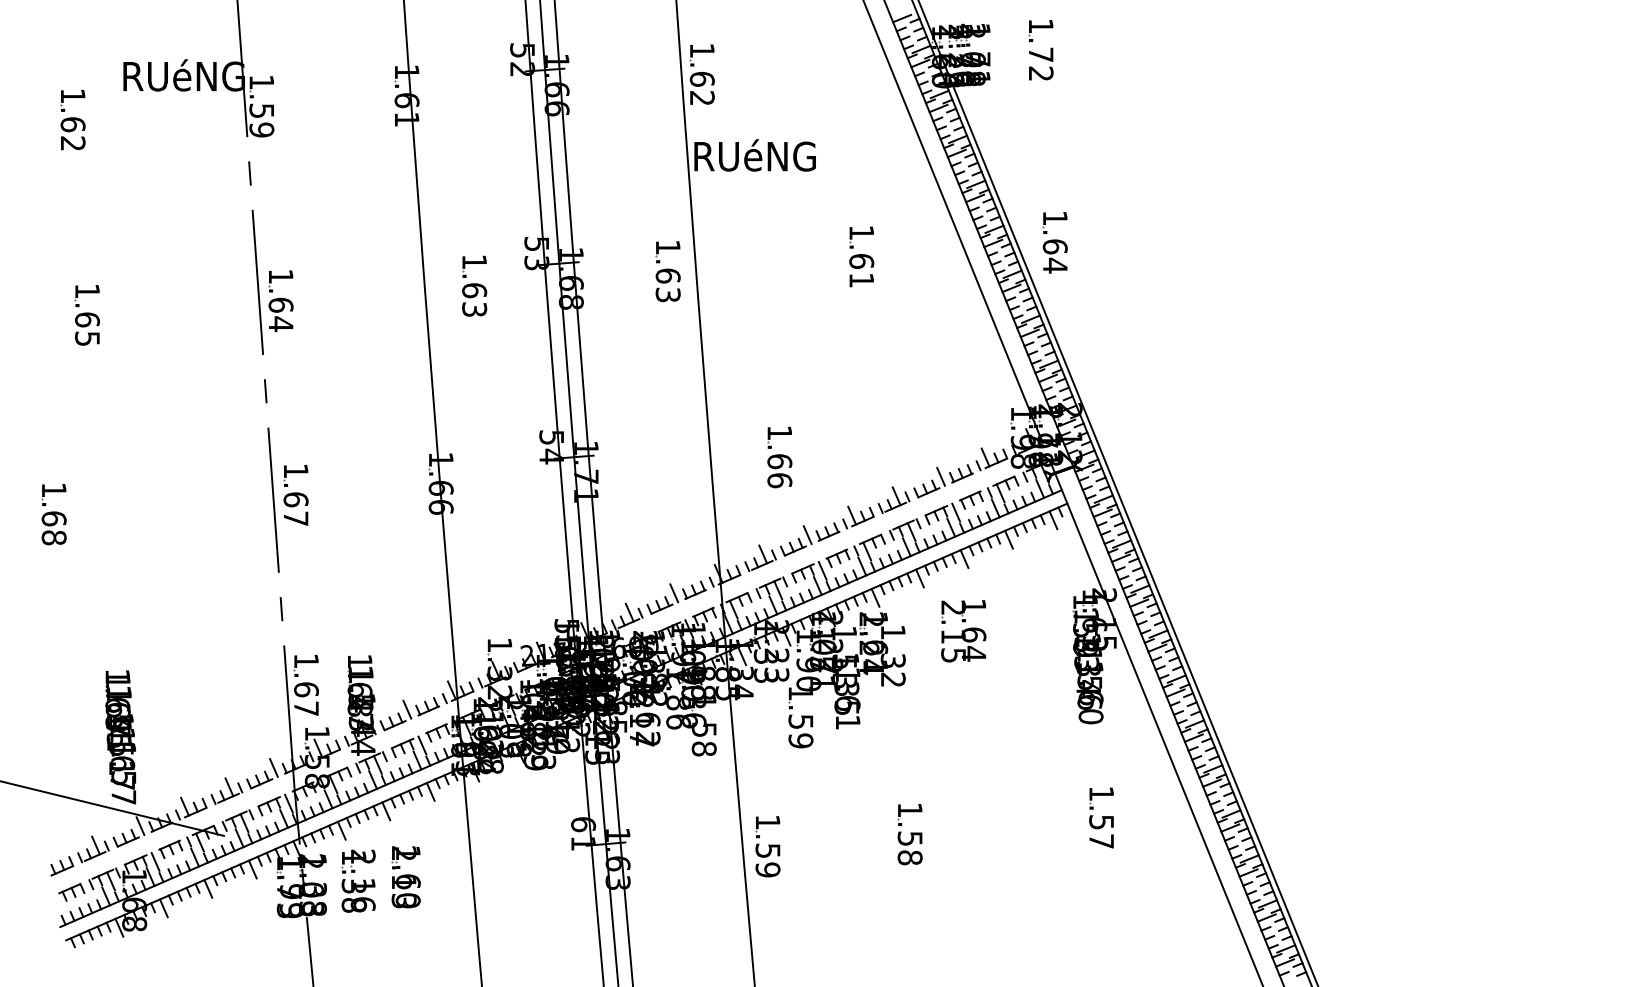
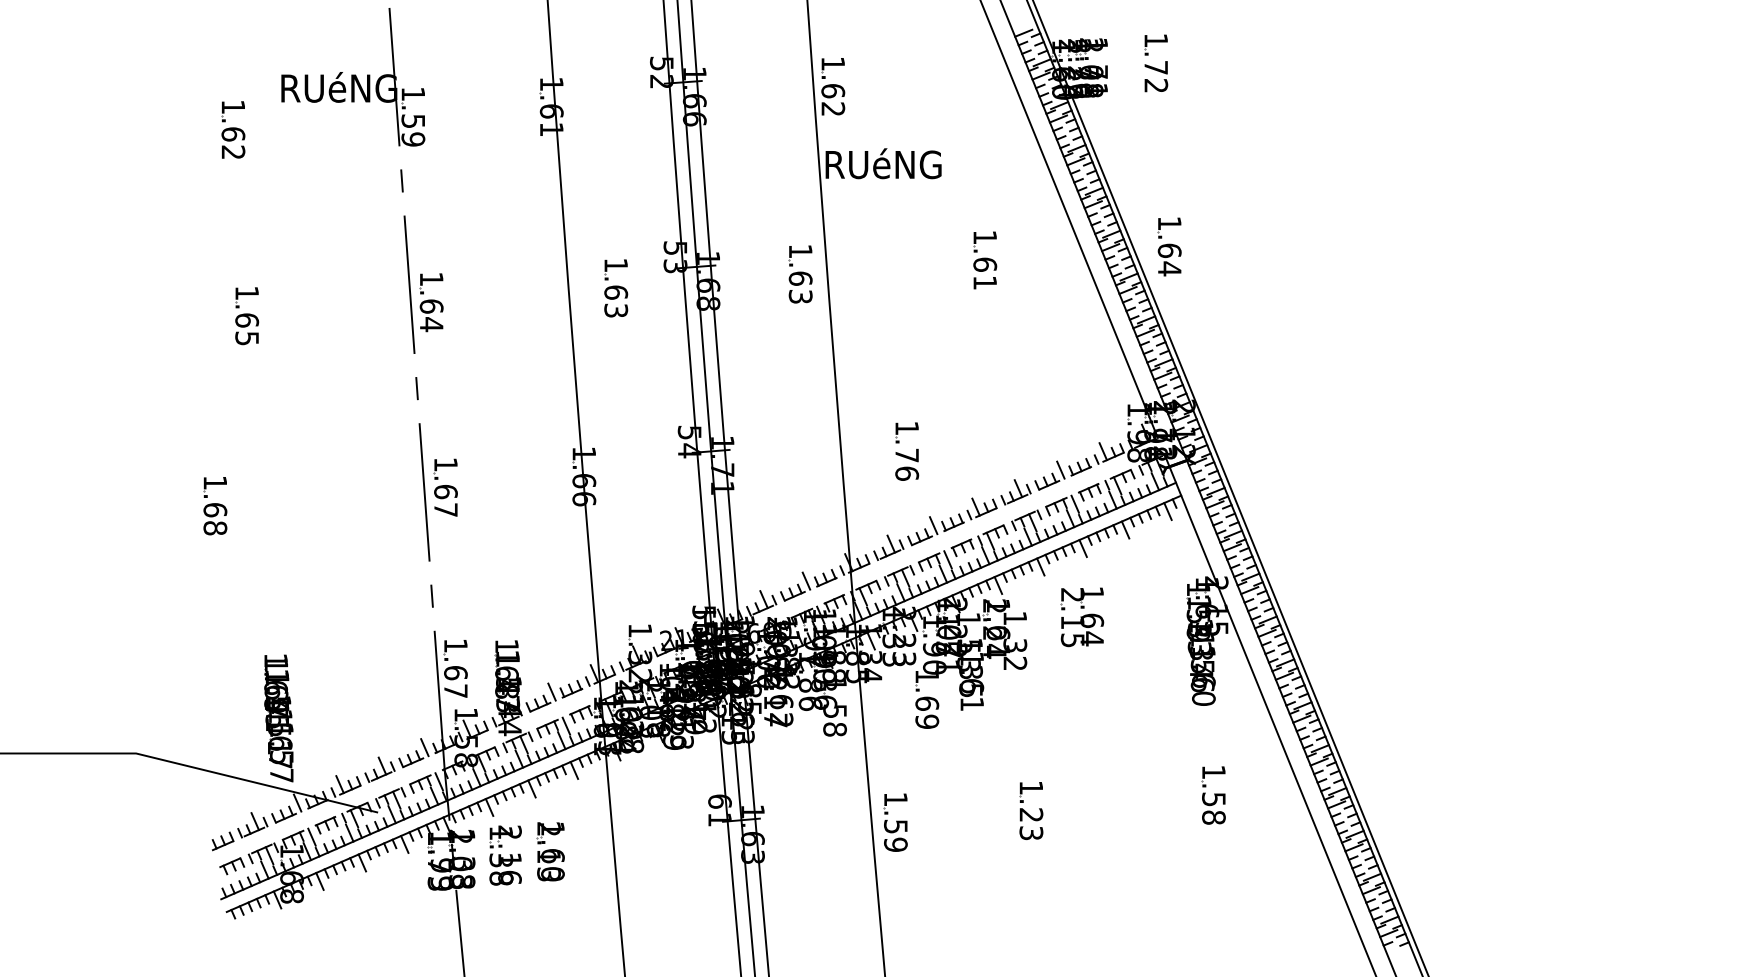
text: (780, 461) -> (907, 455), 1.66 -> 1.76
text: (801, 721) -> (927, 703), 1.59 -> 1.69
text: (1101, 841) -> (1213, 817), 1.57 -> 1.58
text: (910, 848) -> (1031, 824), 1.58 -> 1.23

